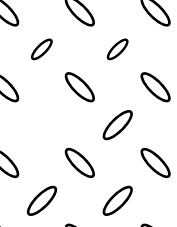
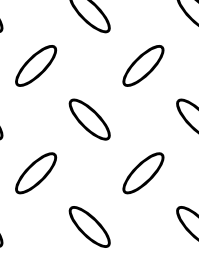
part: (41, 49) -> (35, 66), size x1.43
part: (117, 49) -> (143, 66), size x1.43
part: (41, 125) -> (35, 173), added

